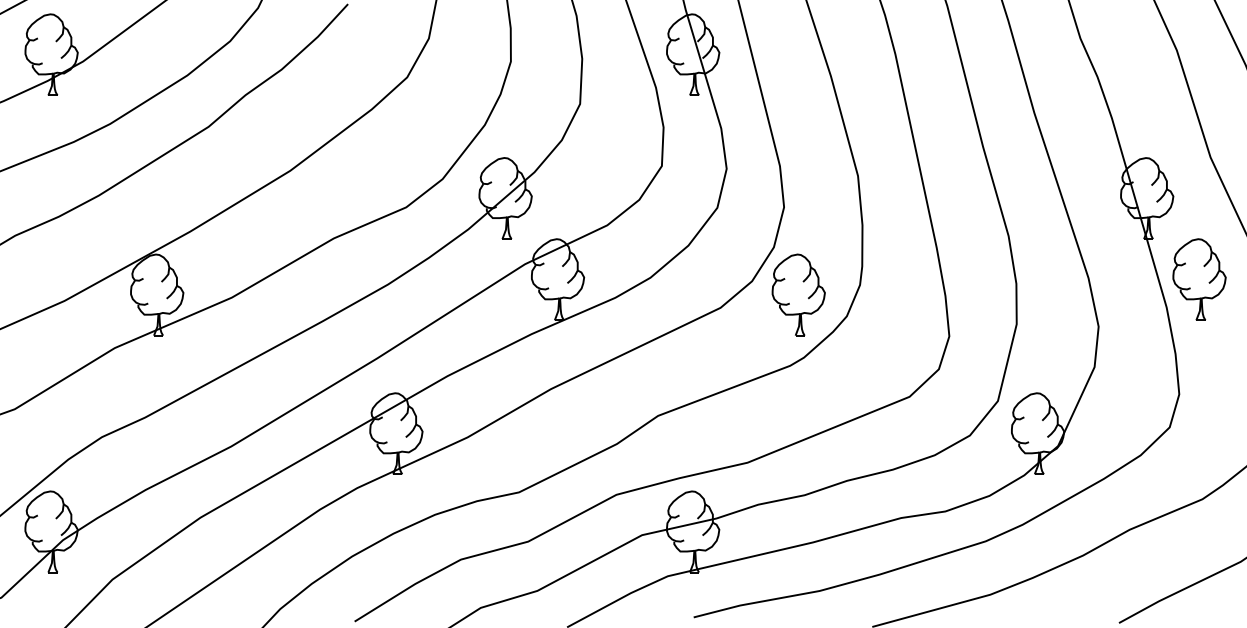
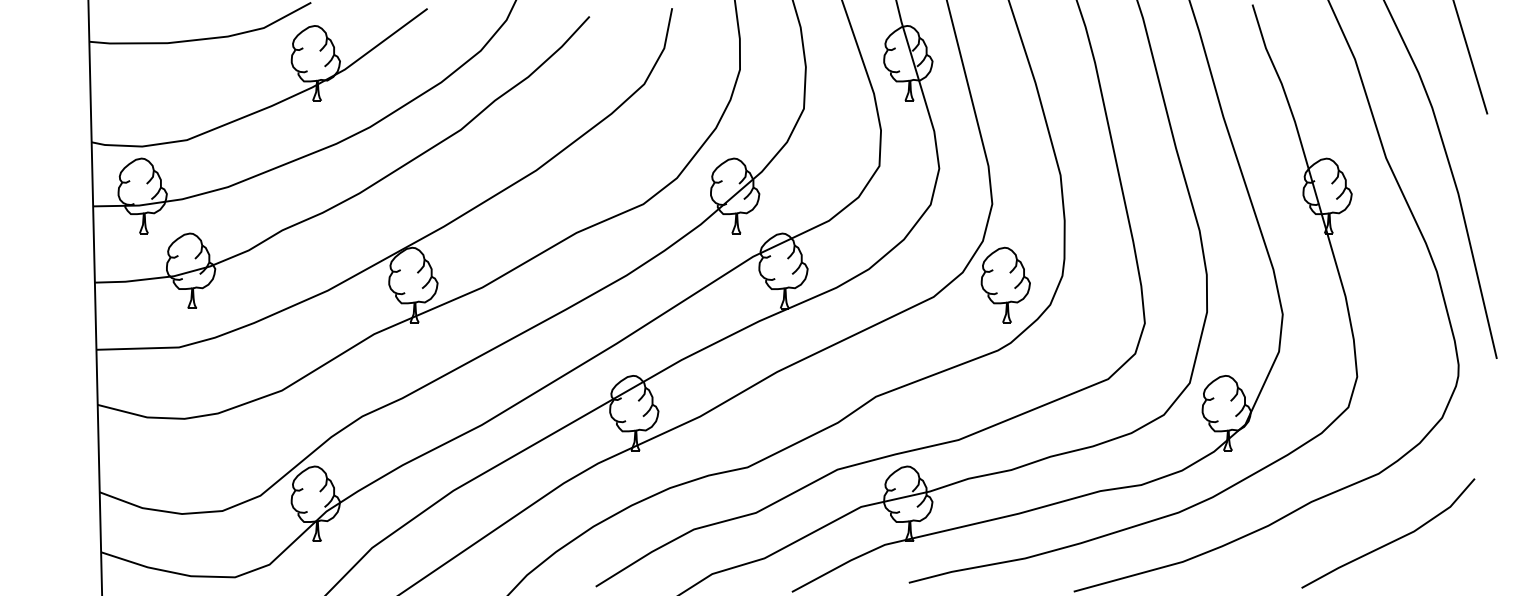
part: (1199, 279) -> (1375, 270), removed

